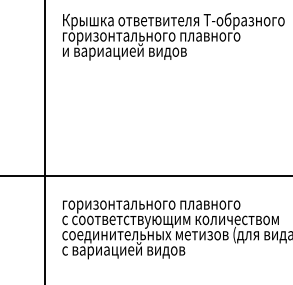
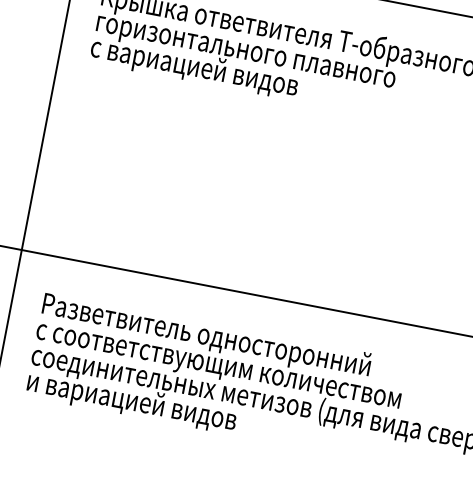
text: (124, 51) -> (195, 67), и вариацией видов -> с вариацией видов
text: (160, 204) -> (206, 336), горизонтального плавного -> Разветвитель односторонний
text: (124, 250) -> (131, 401), с вариацией видов -> и вариацией видов

